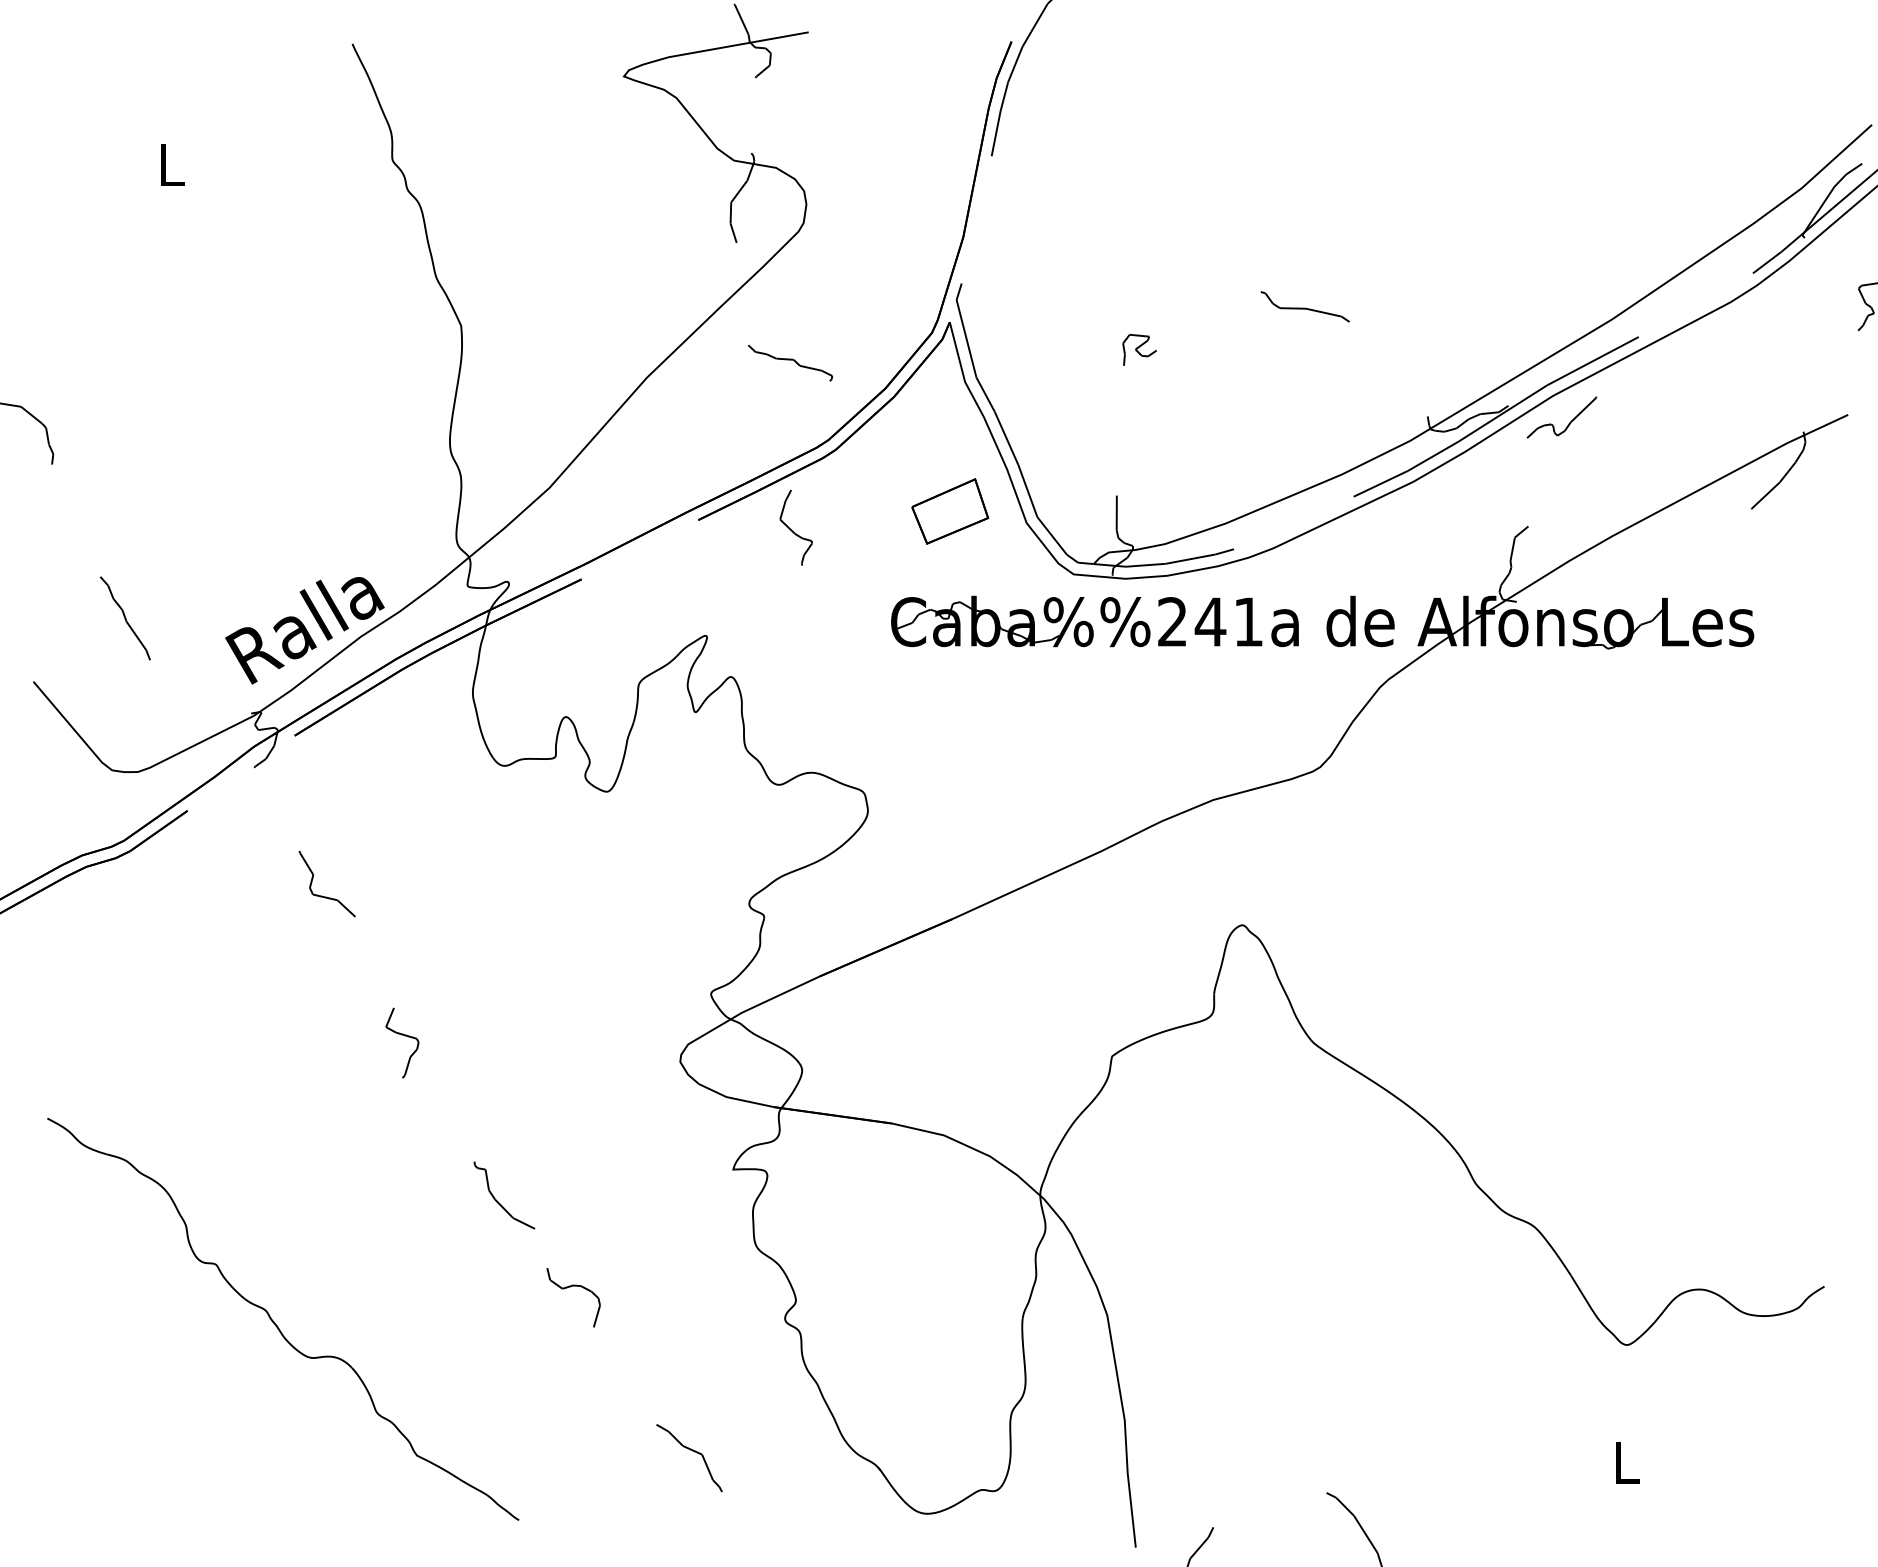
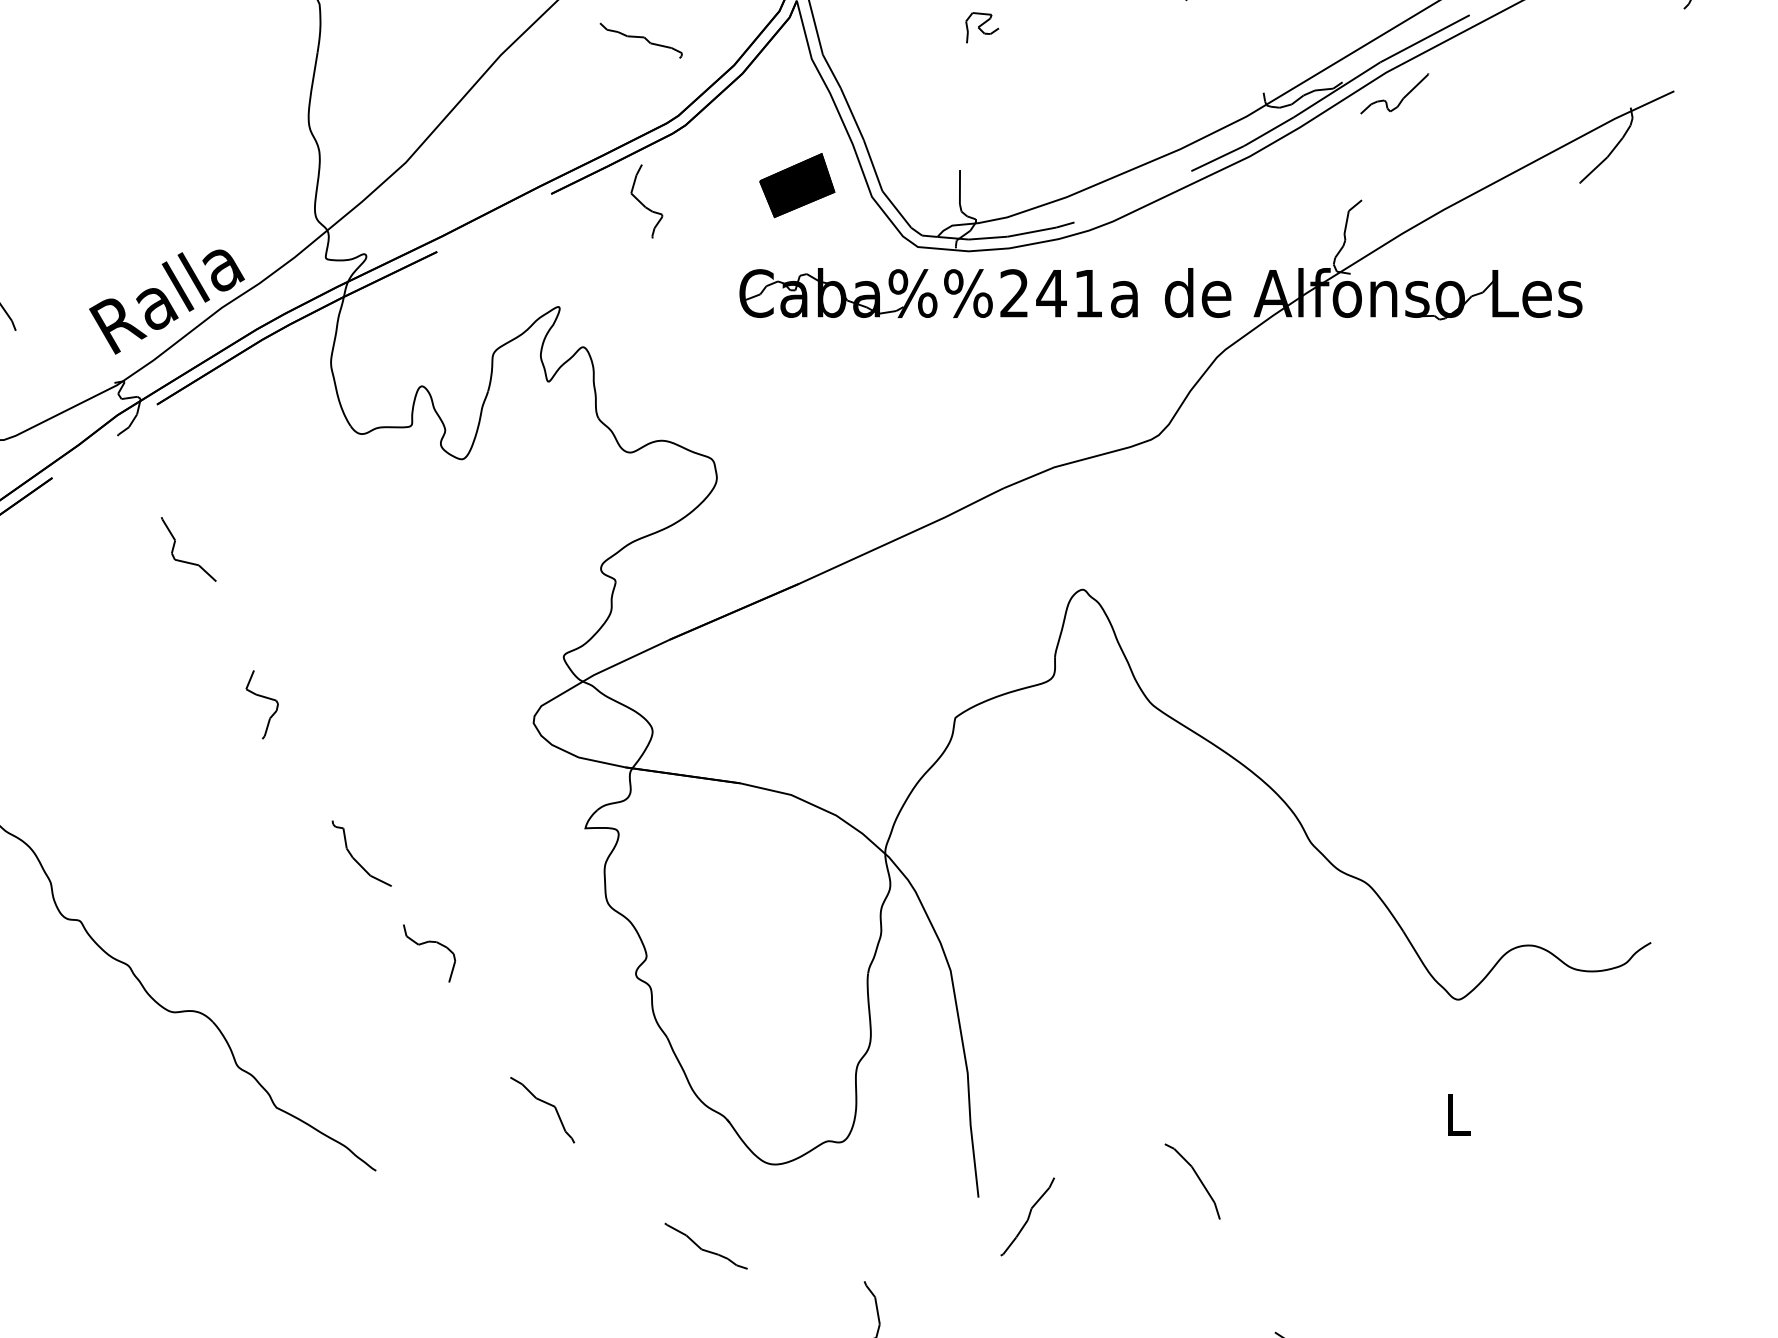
fill: (950, 511) -> (797, 185), added

